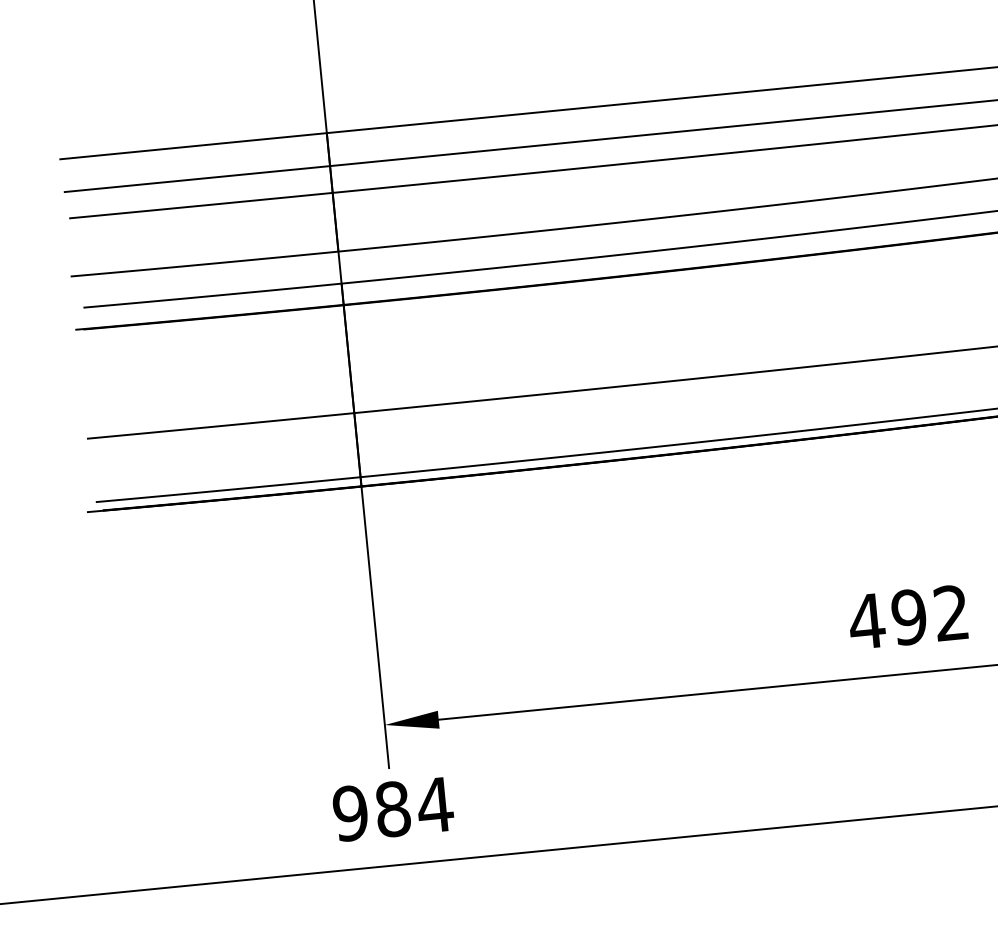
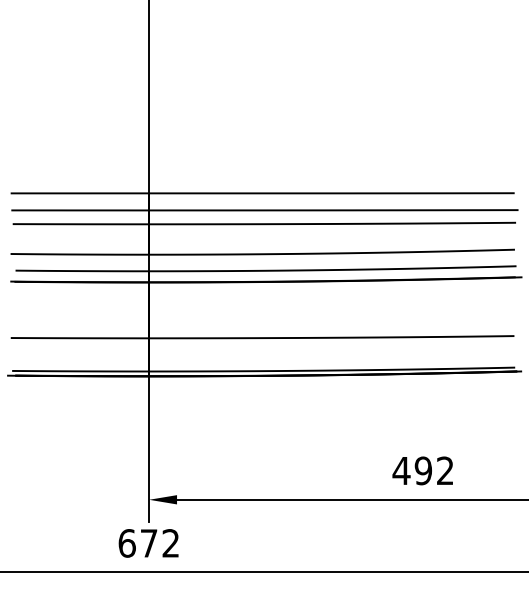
text: (391, 809) -> (148, 543), 984 -> 672

